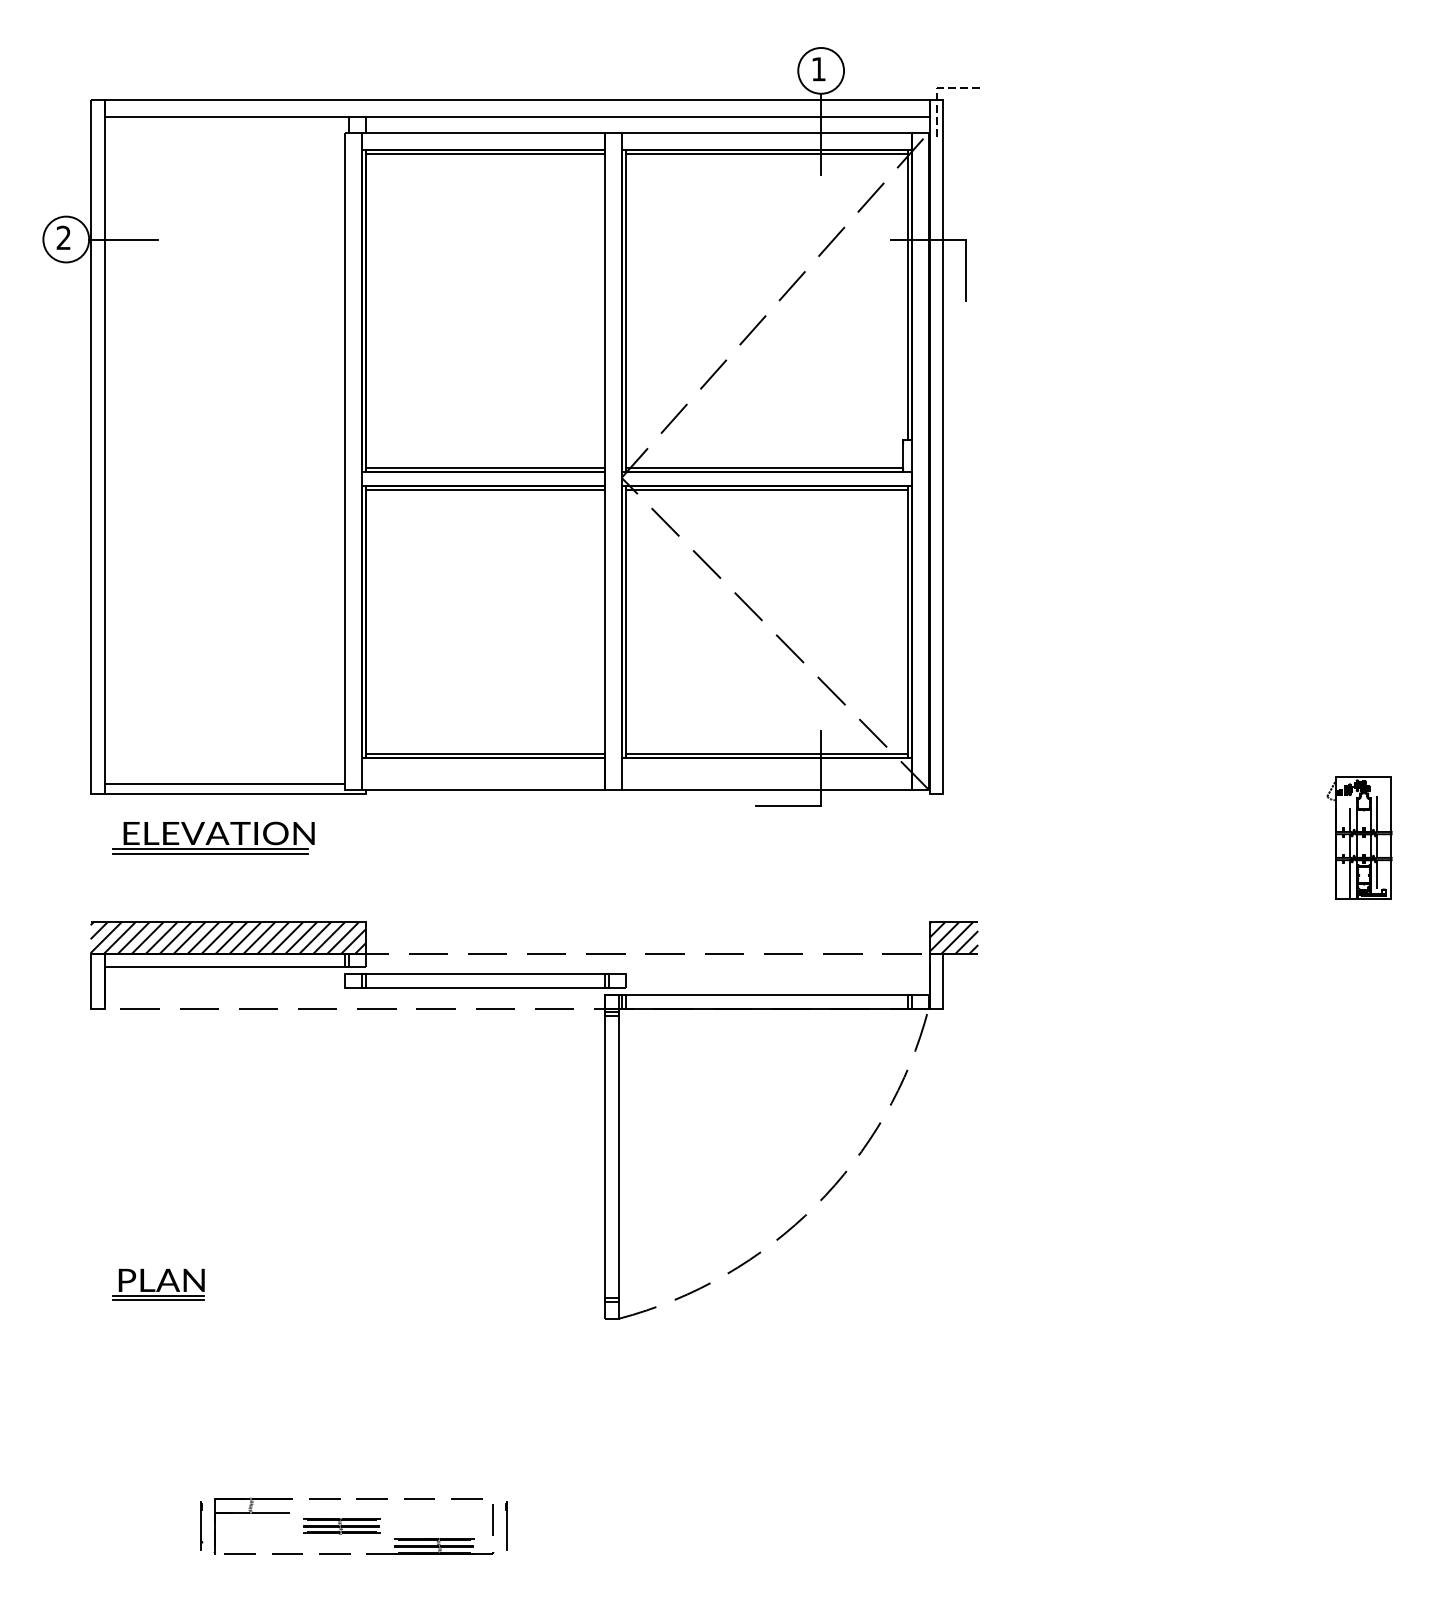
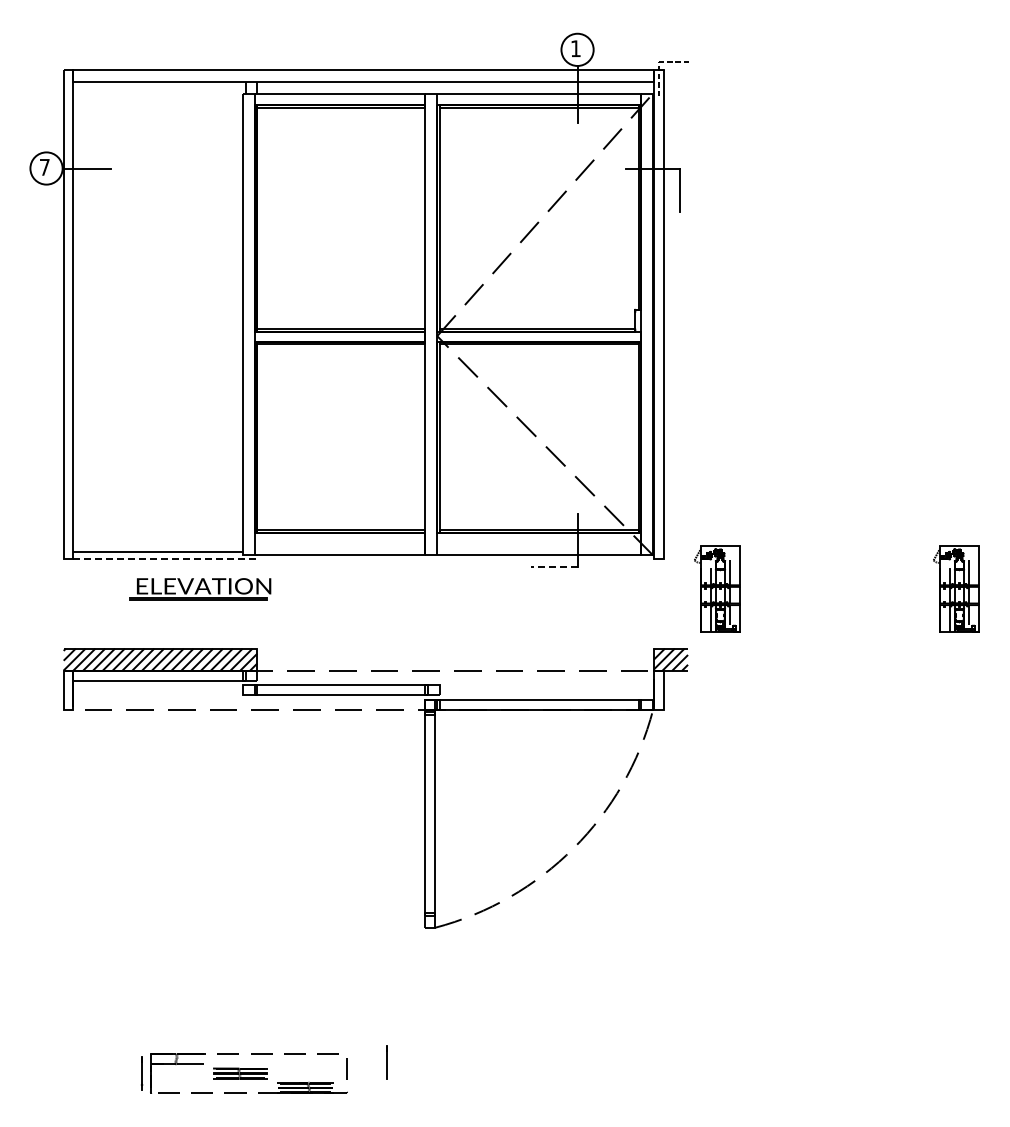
text: (63, 236) -> (44, 166), 2 -> 7
line: (239, 793) -> (168, 558), solid -> dashed
line: (786, 806) -> (553, 567), solid -> dashed
part: (1020, 836) -> (717, 588), added
part: (214, 837) -> (200, 589), moved
part: (158, 1284) -> (111, 903), removed
line: (505, 1525) -> (386, 1062), moved

